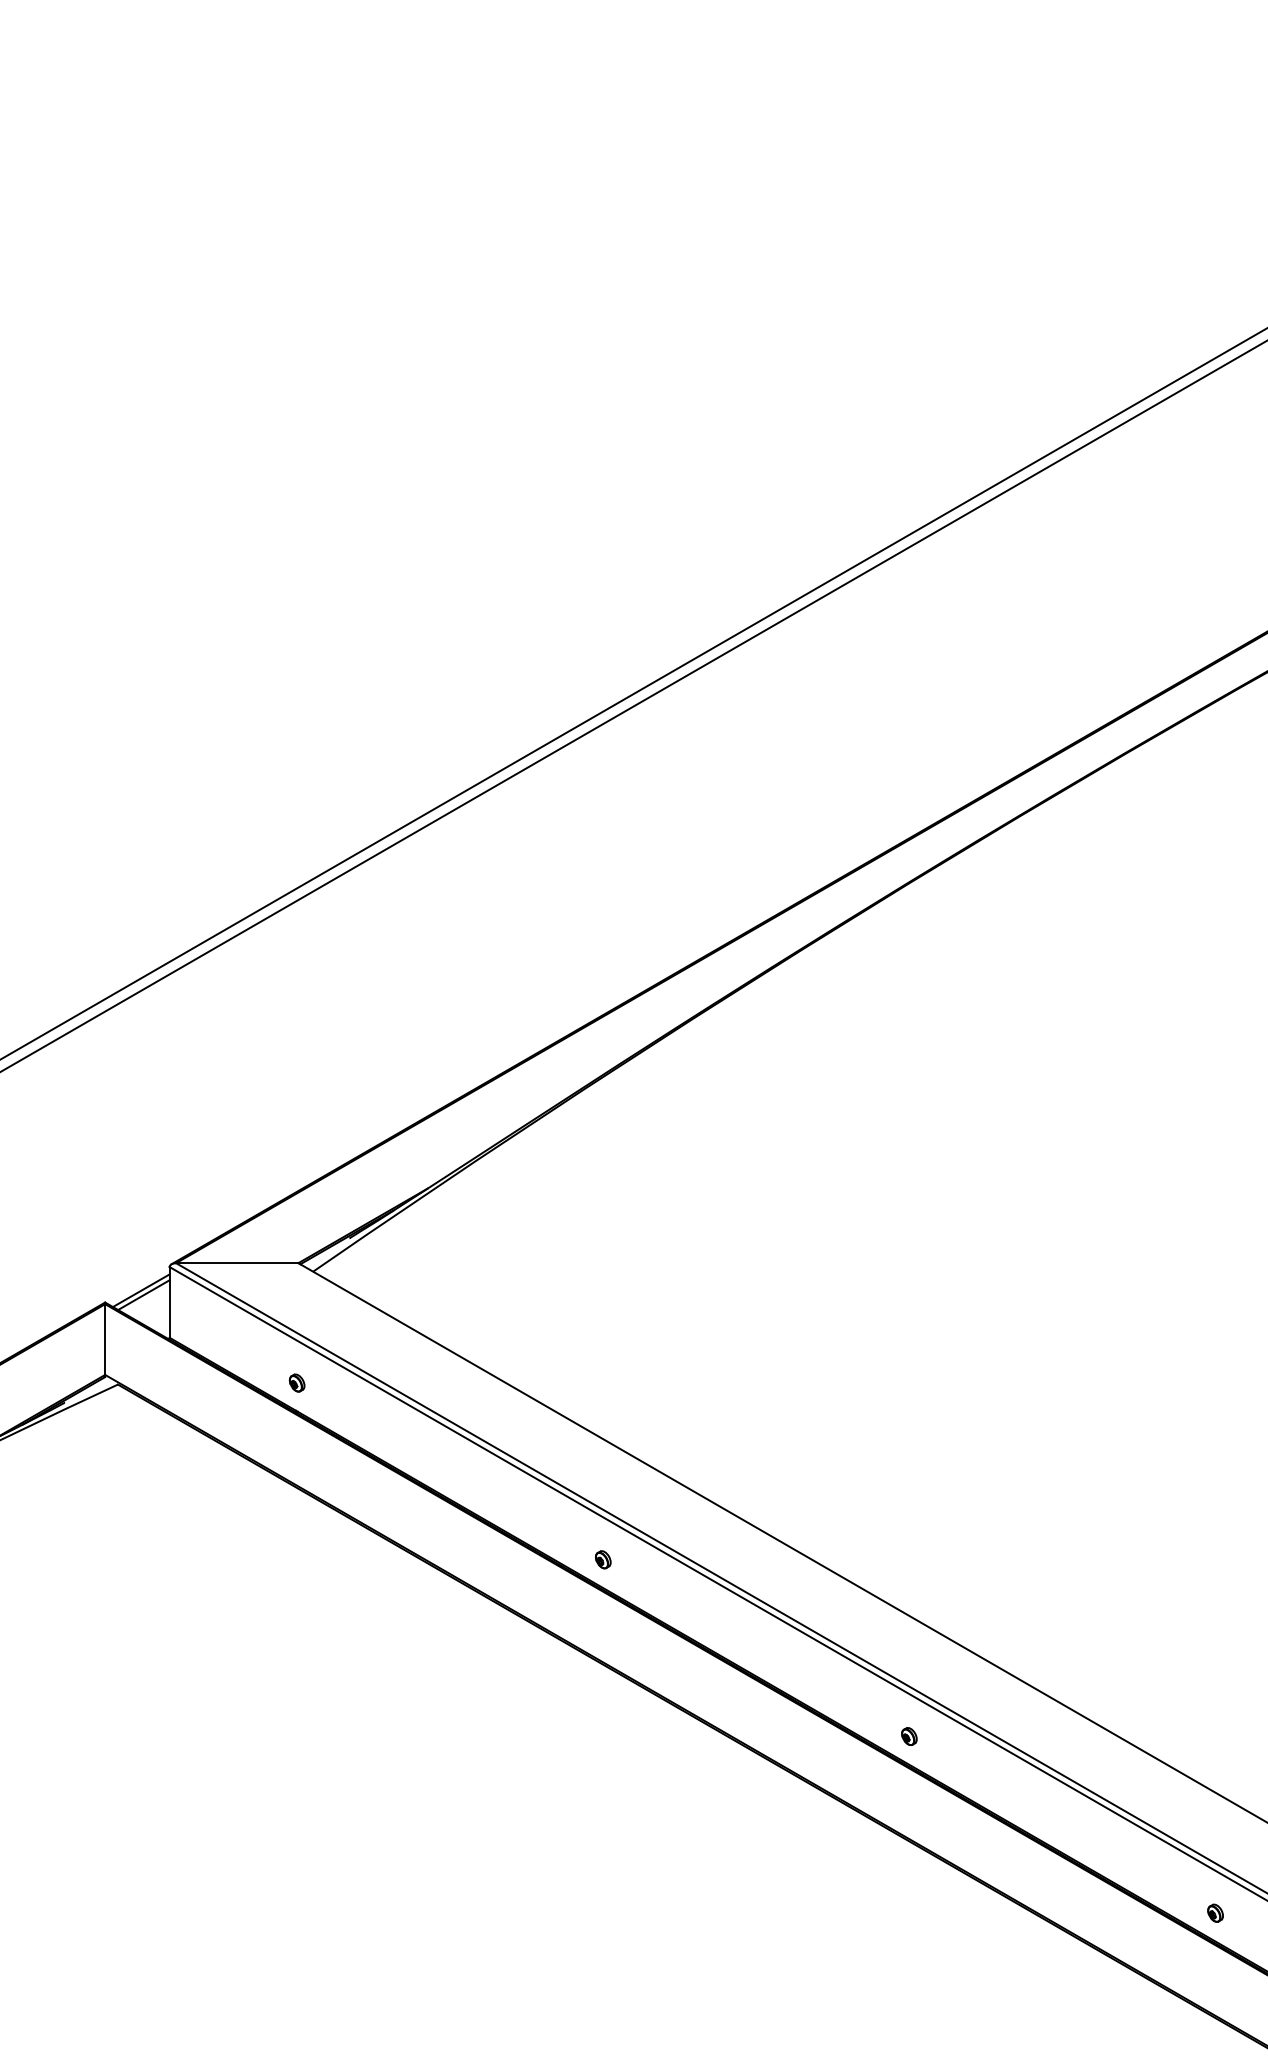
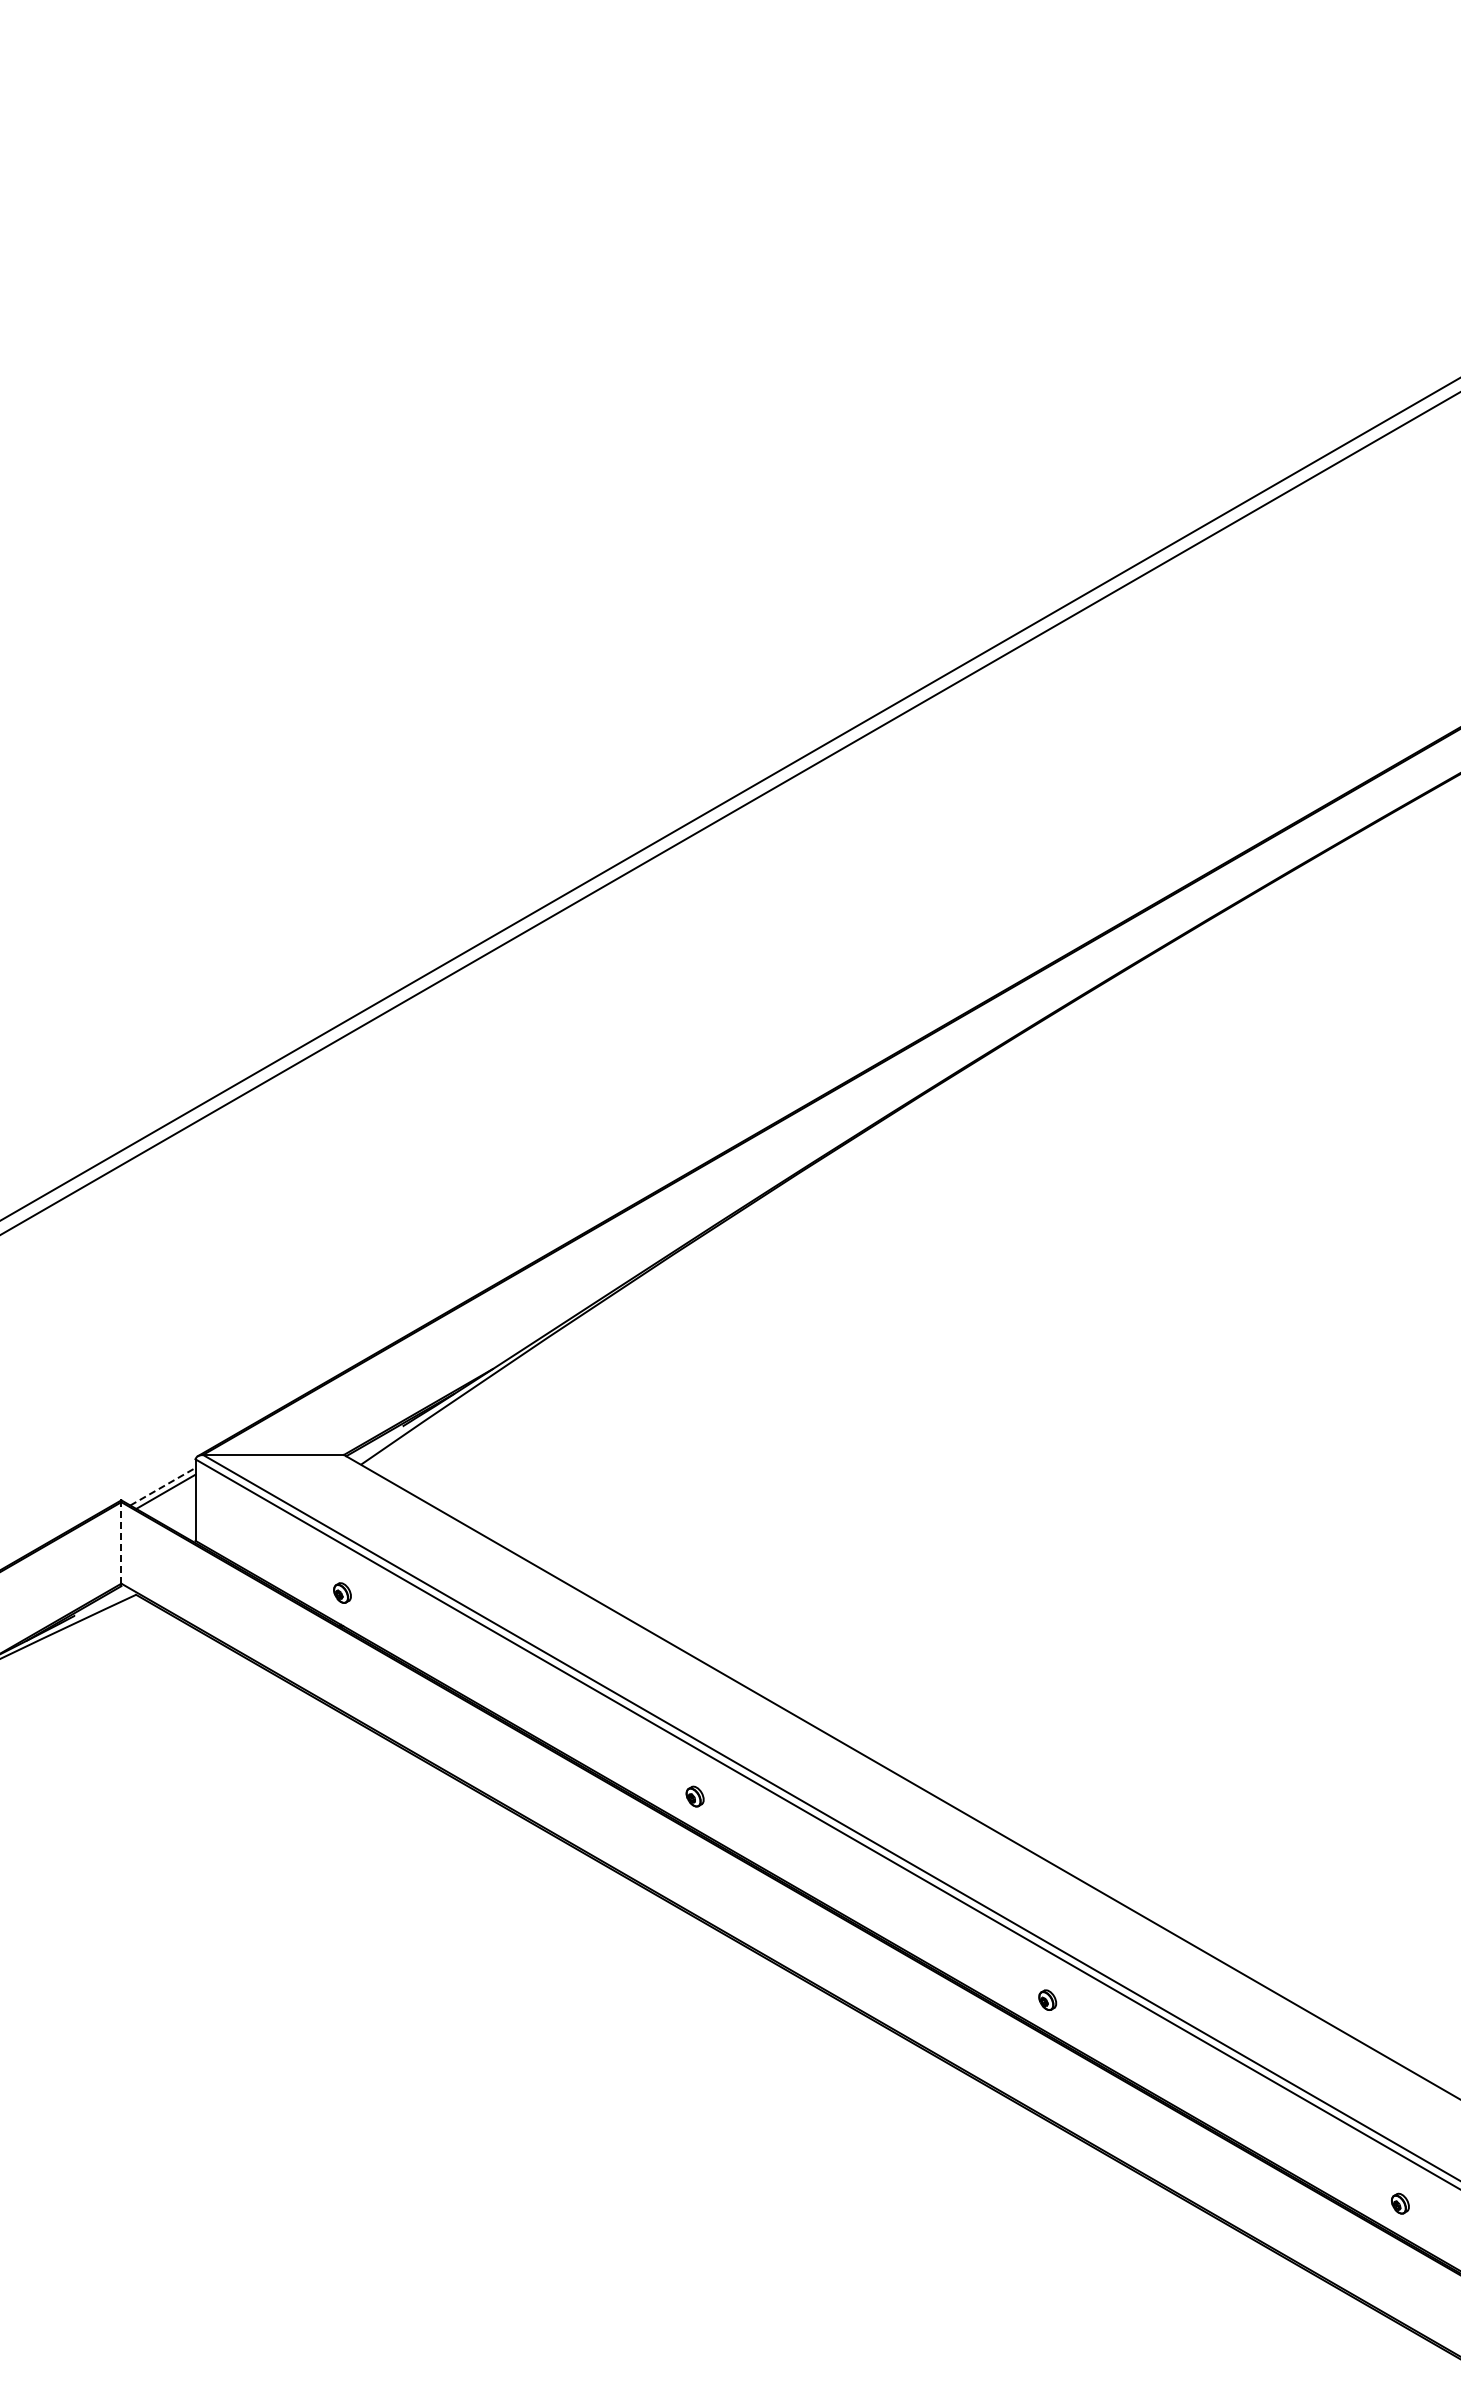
line: (140, 1290) -> (162, 1486), solid -> dashed
line: (105, 1339) -> (121, 1542), solid -> dashed

